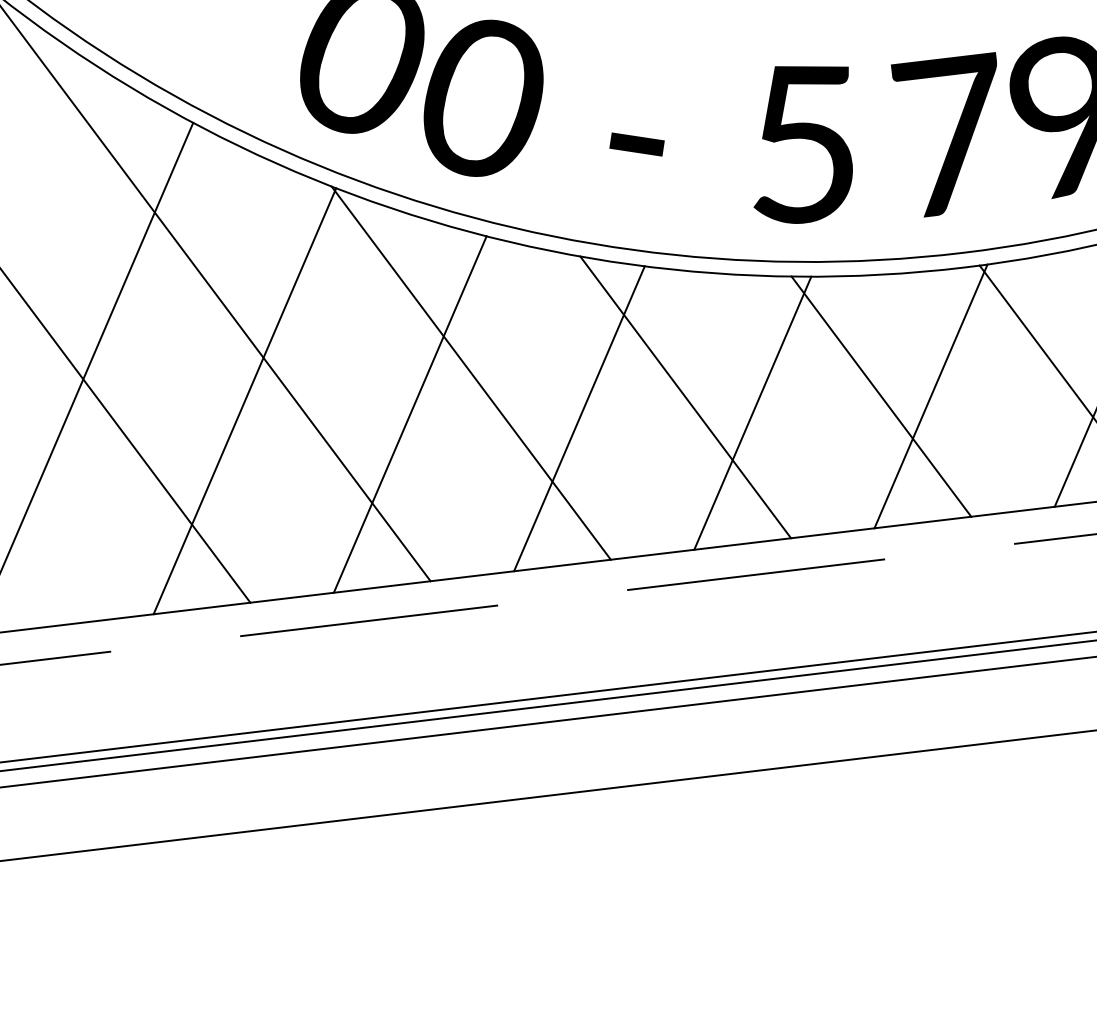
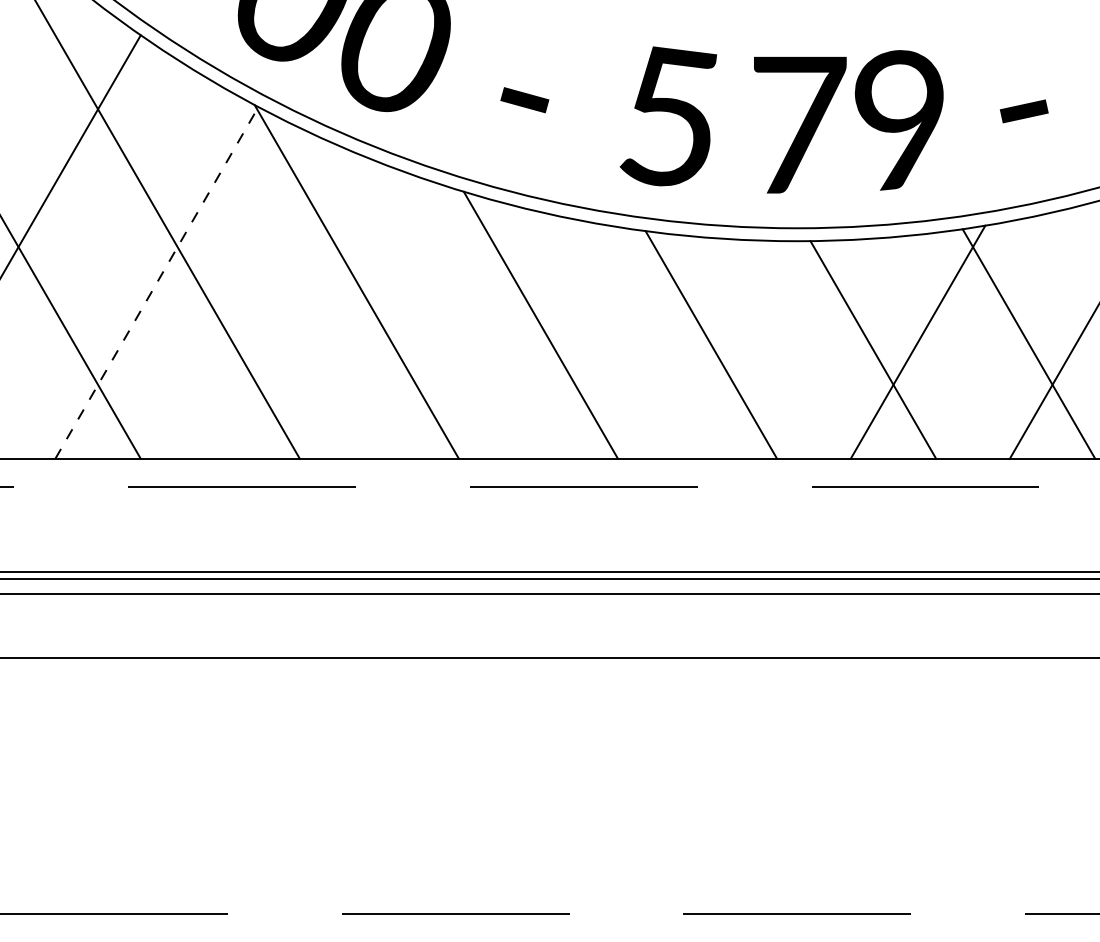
line: (930, 395) -> (754, 349), removed
line: (245, 400) -> (157, 282), solid -> dashed
line: (752, 412) -> (597, 345), removed
line: (410, 414) -> (299, 311), removed
line: (578, 418) -> (445, 332), removed

